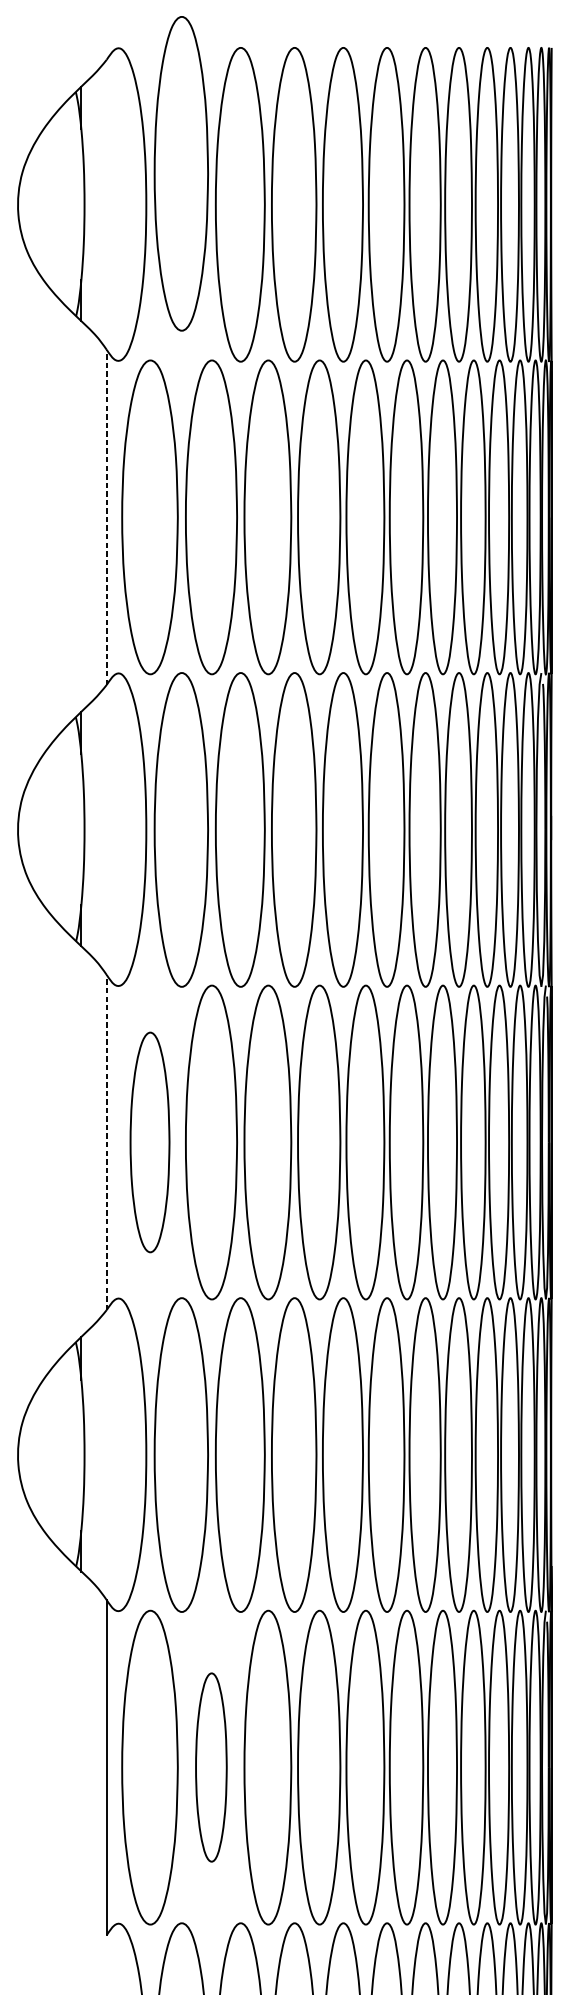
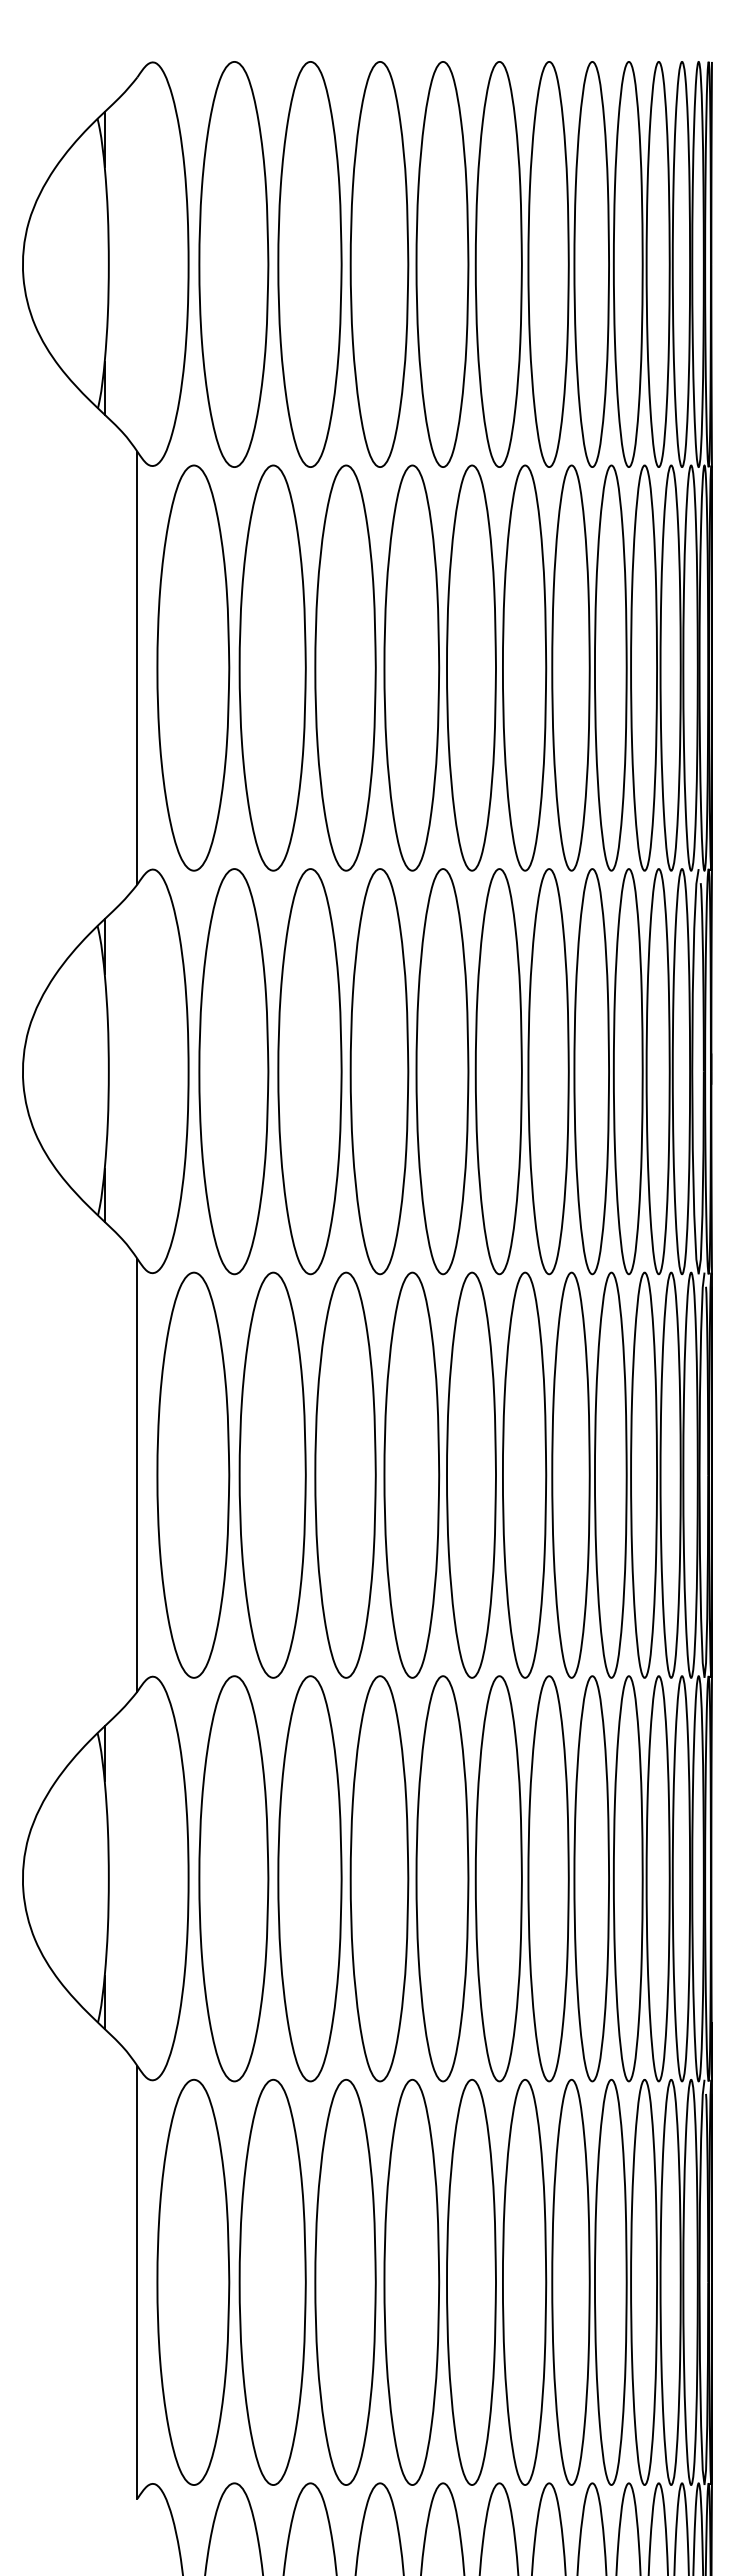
part: (181, 173) -> (233, 264), moved
line: (106, 516) -> (137, 667), dashed -> solid
line: (106, 1141) -> (137, 1474), dashed -> solid
part: (150, 1141) -> (193, 1474), size x1.43
part: (211, 1766) -> (272, 2281), size x1.67

